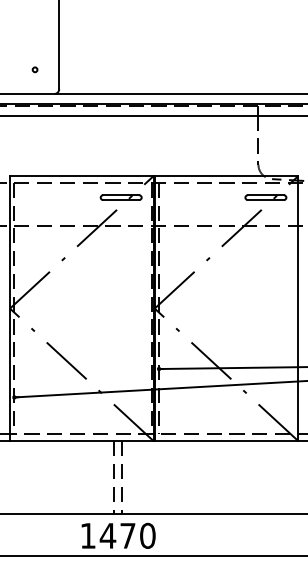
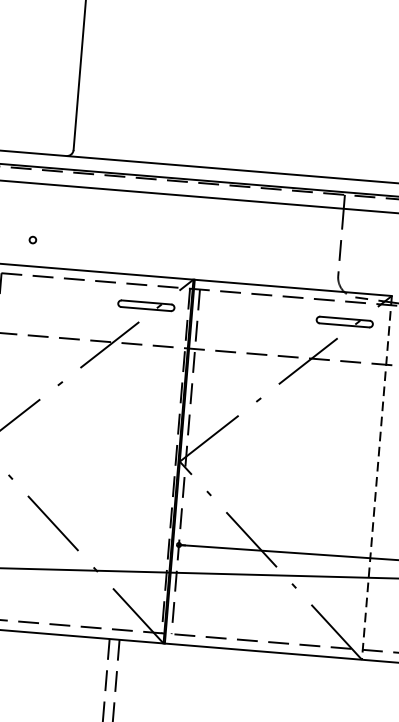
circle: (34, 69) -> (32, 239), moved
line: (298, 308) -> (376, 477), solid -> dashed

